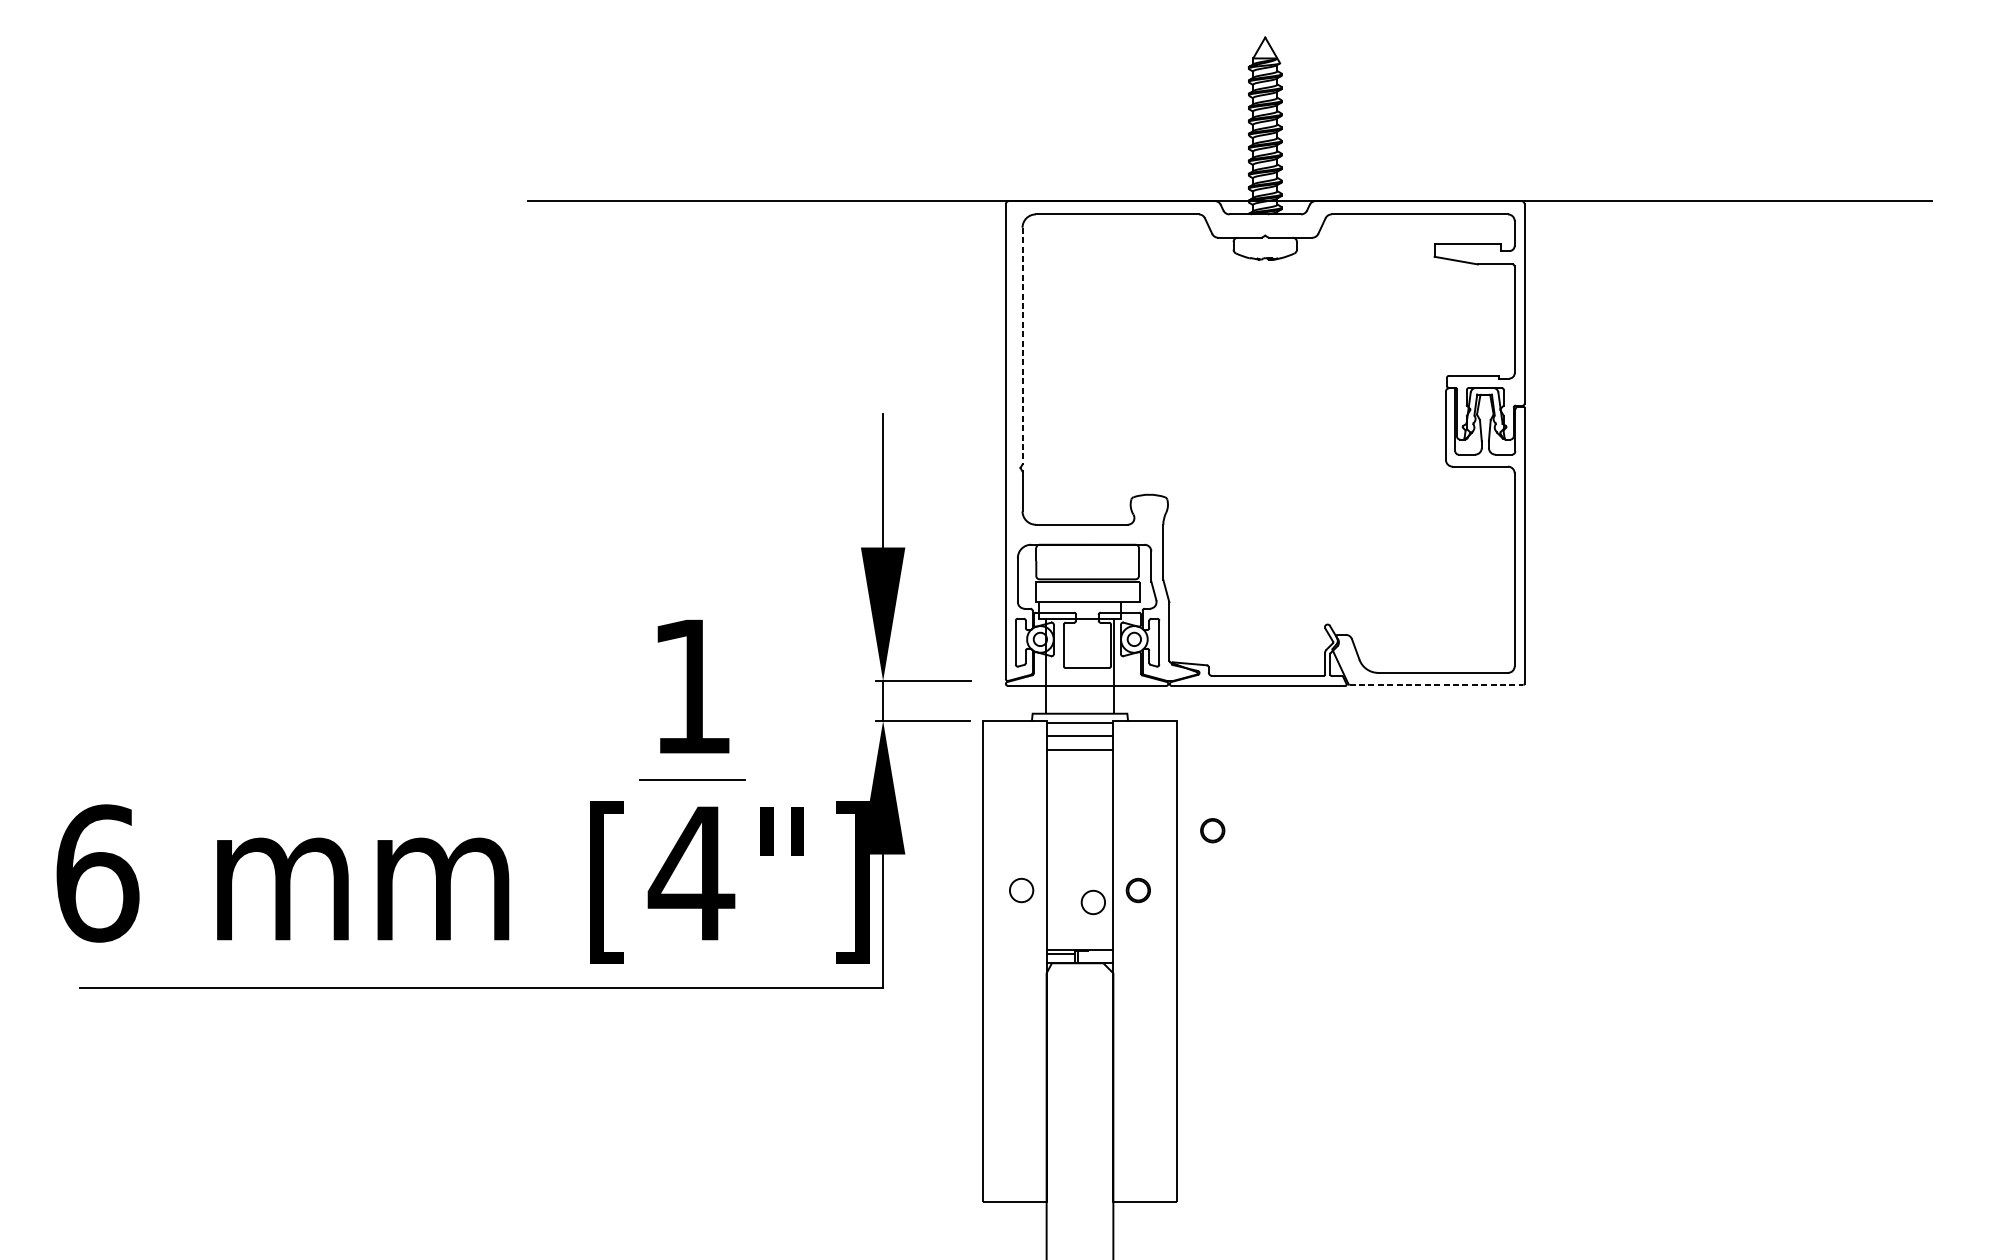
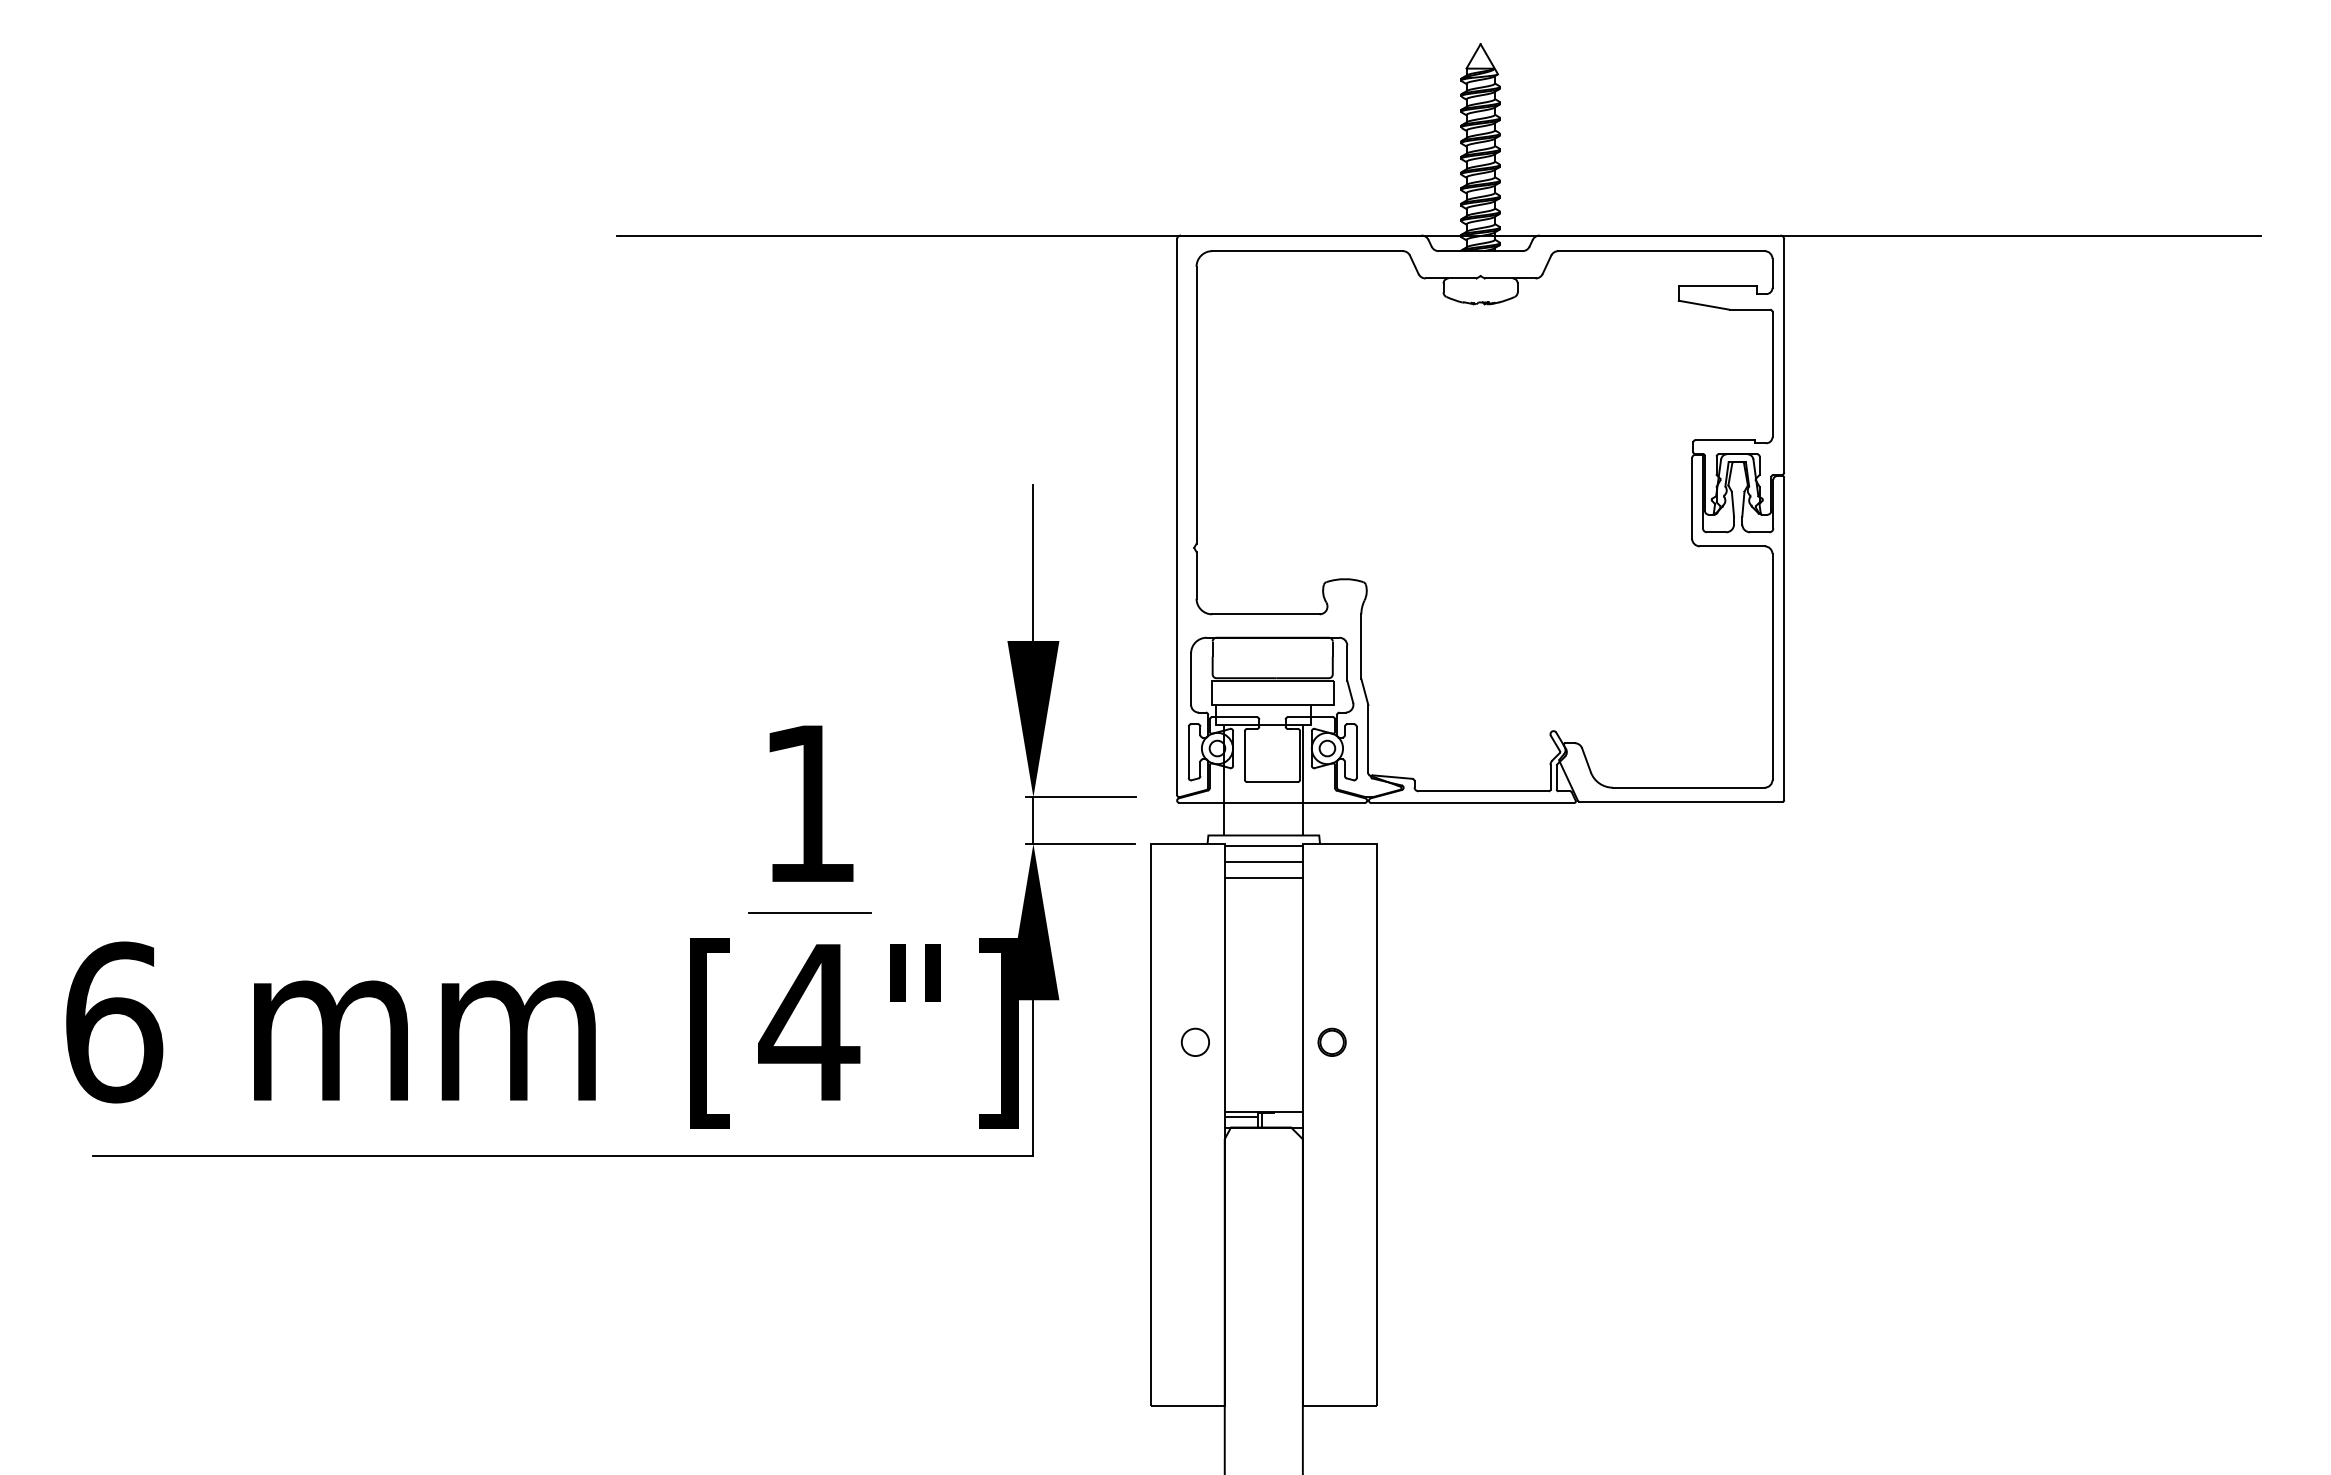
line: (1022, 346) -> (1196, 405), dashed -> solid
line: (1436, 684) -> (1681, 801), dashed -> solid
part: (1212, 829) -> (1418, 971), removed
circle: (1092, 901) -> (1278, 1055), removed

